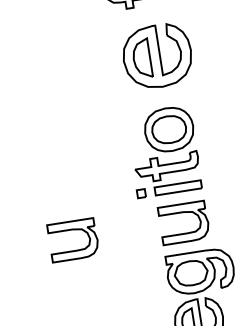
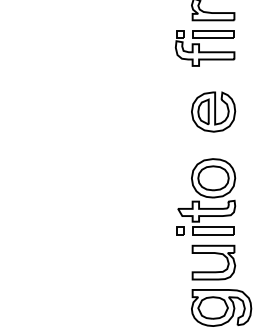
part: (157, 55) -> (213, 111), size x0.71
part: (74, 230) -> (116, 254), removed

